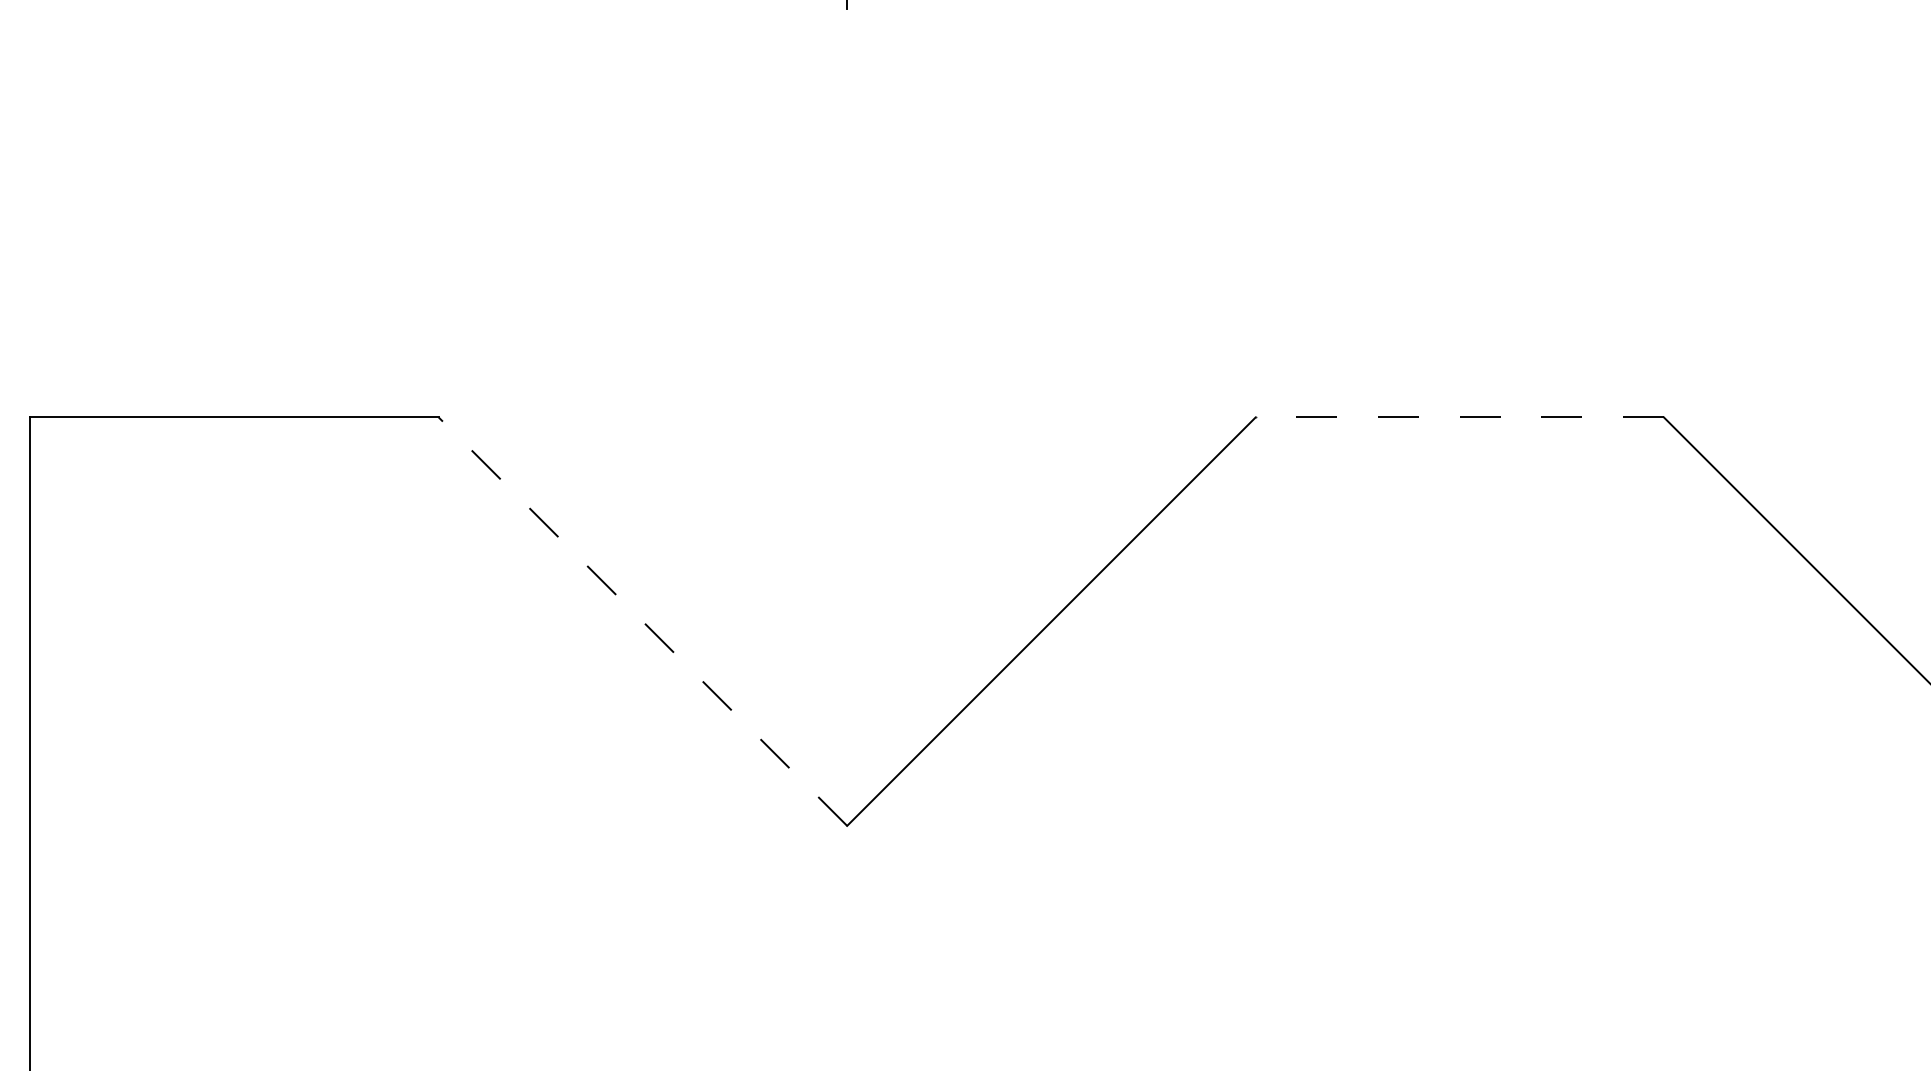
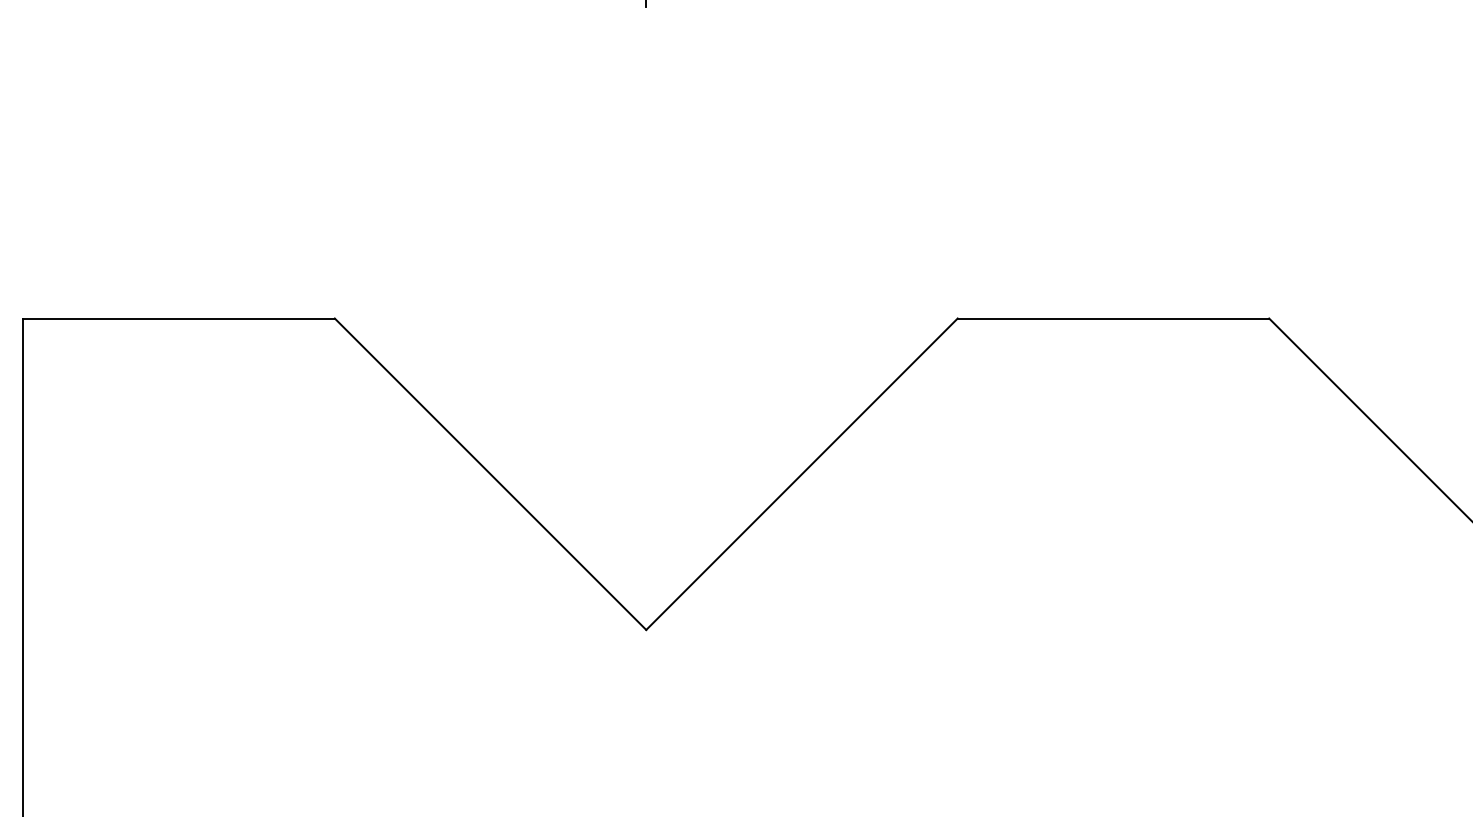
line: (1459, 417) -> (1113, 318), dashed -> solid
line: (642, 621) -> (490, 474), dashed -> solid

